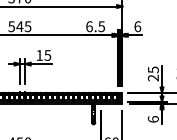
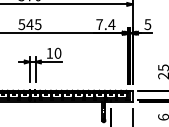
text: (95, 26) -> (105, 24), 6.5 -> 7.4
text: (137, 26) -> (147, 24), 6 -> 5
text: (47, 55) -> (57, 53), 15 -> 10

